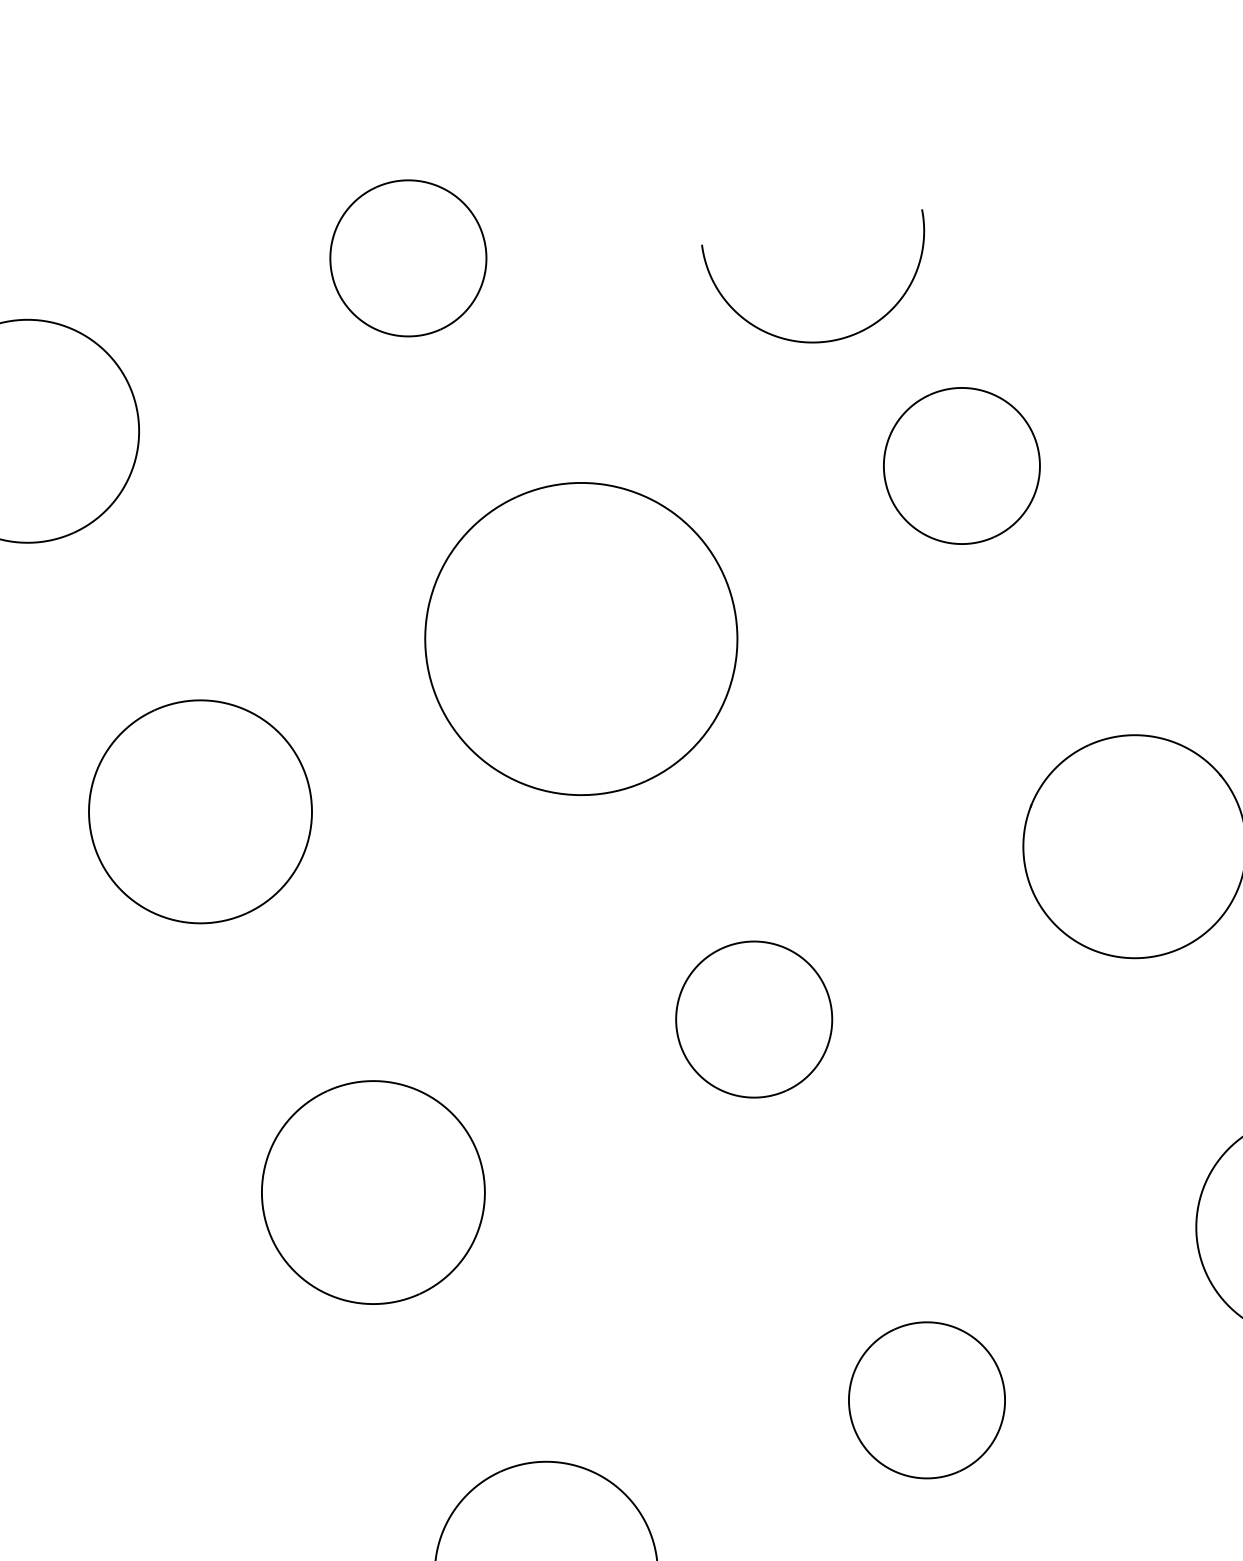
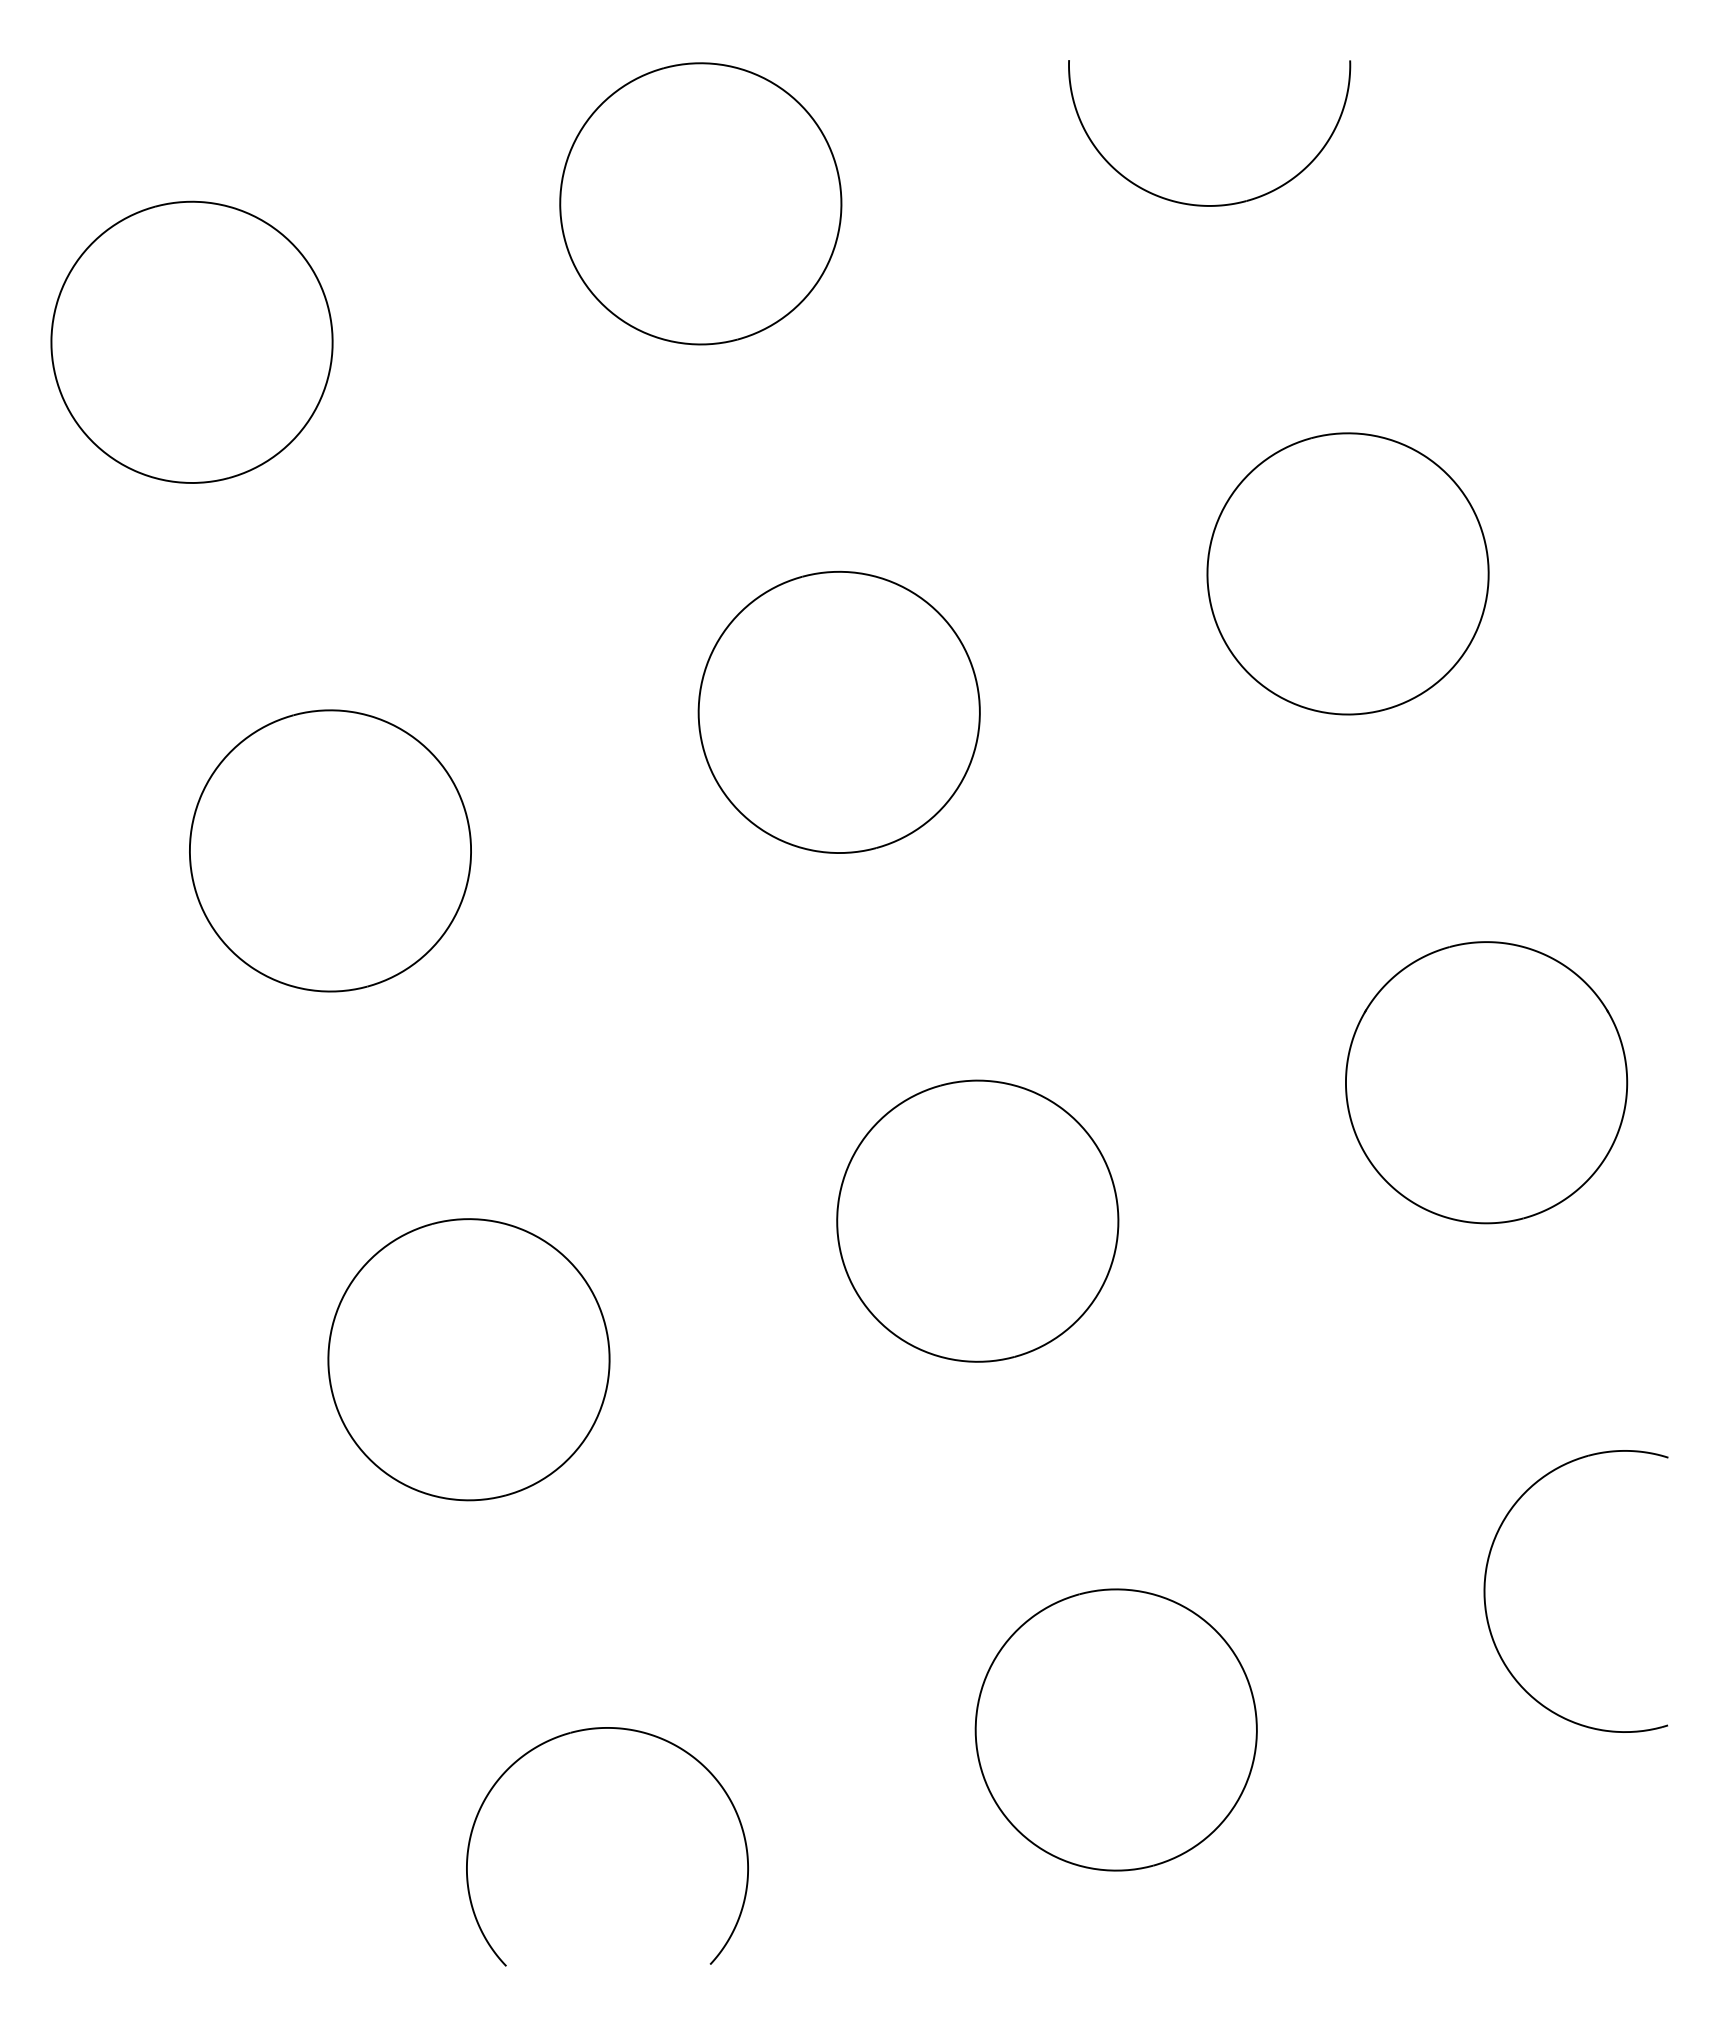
part: (408, 258) -> (700, 203), size x1.43
part: (825, 340) -> (1203, 204), moved
part: (961, 465) -> (1347, 573), size x1.43
part: (580, 638) -> (838, 711), size x0.71
part: (753, 1019) -> (977, 1220), size x1.43
part: (926, 1400) -> (1115, 1729), size x1.43

